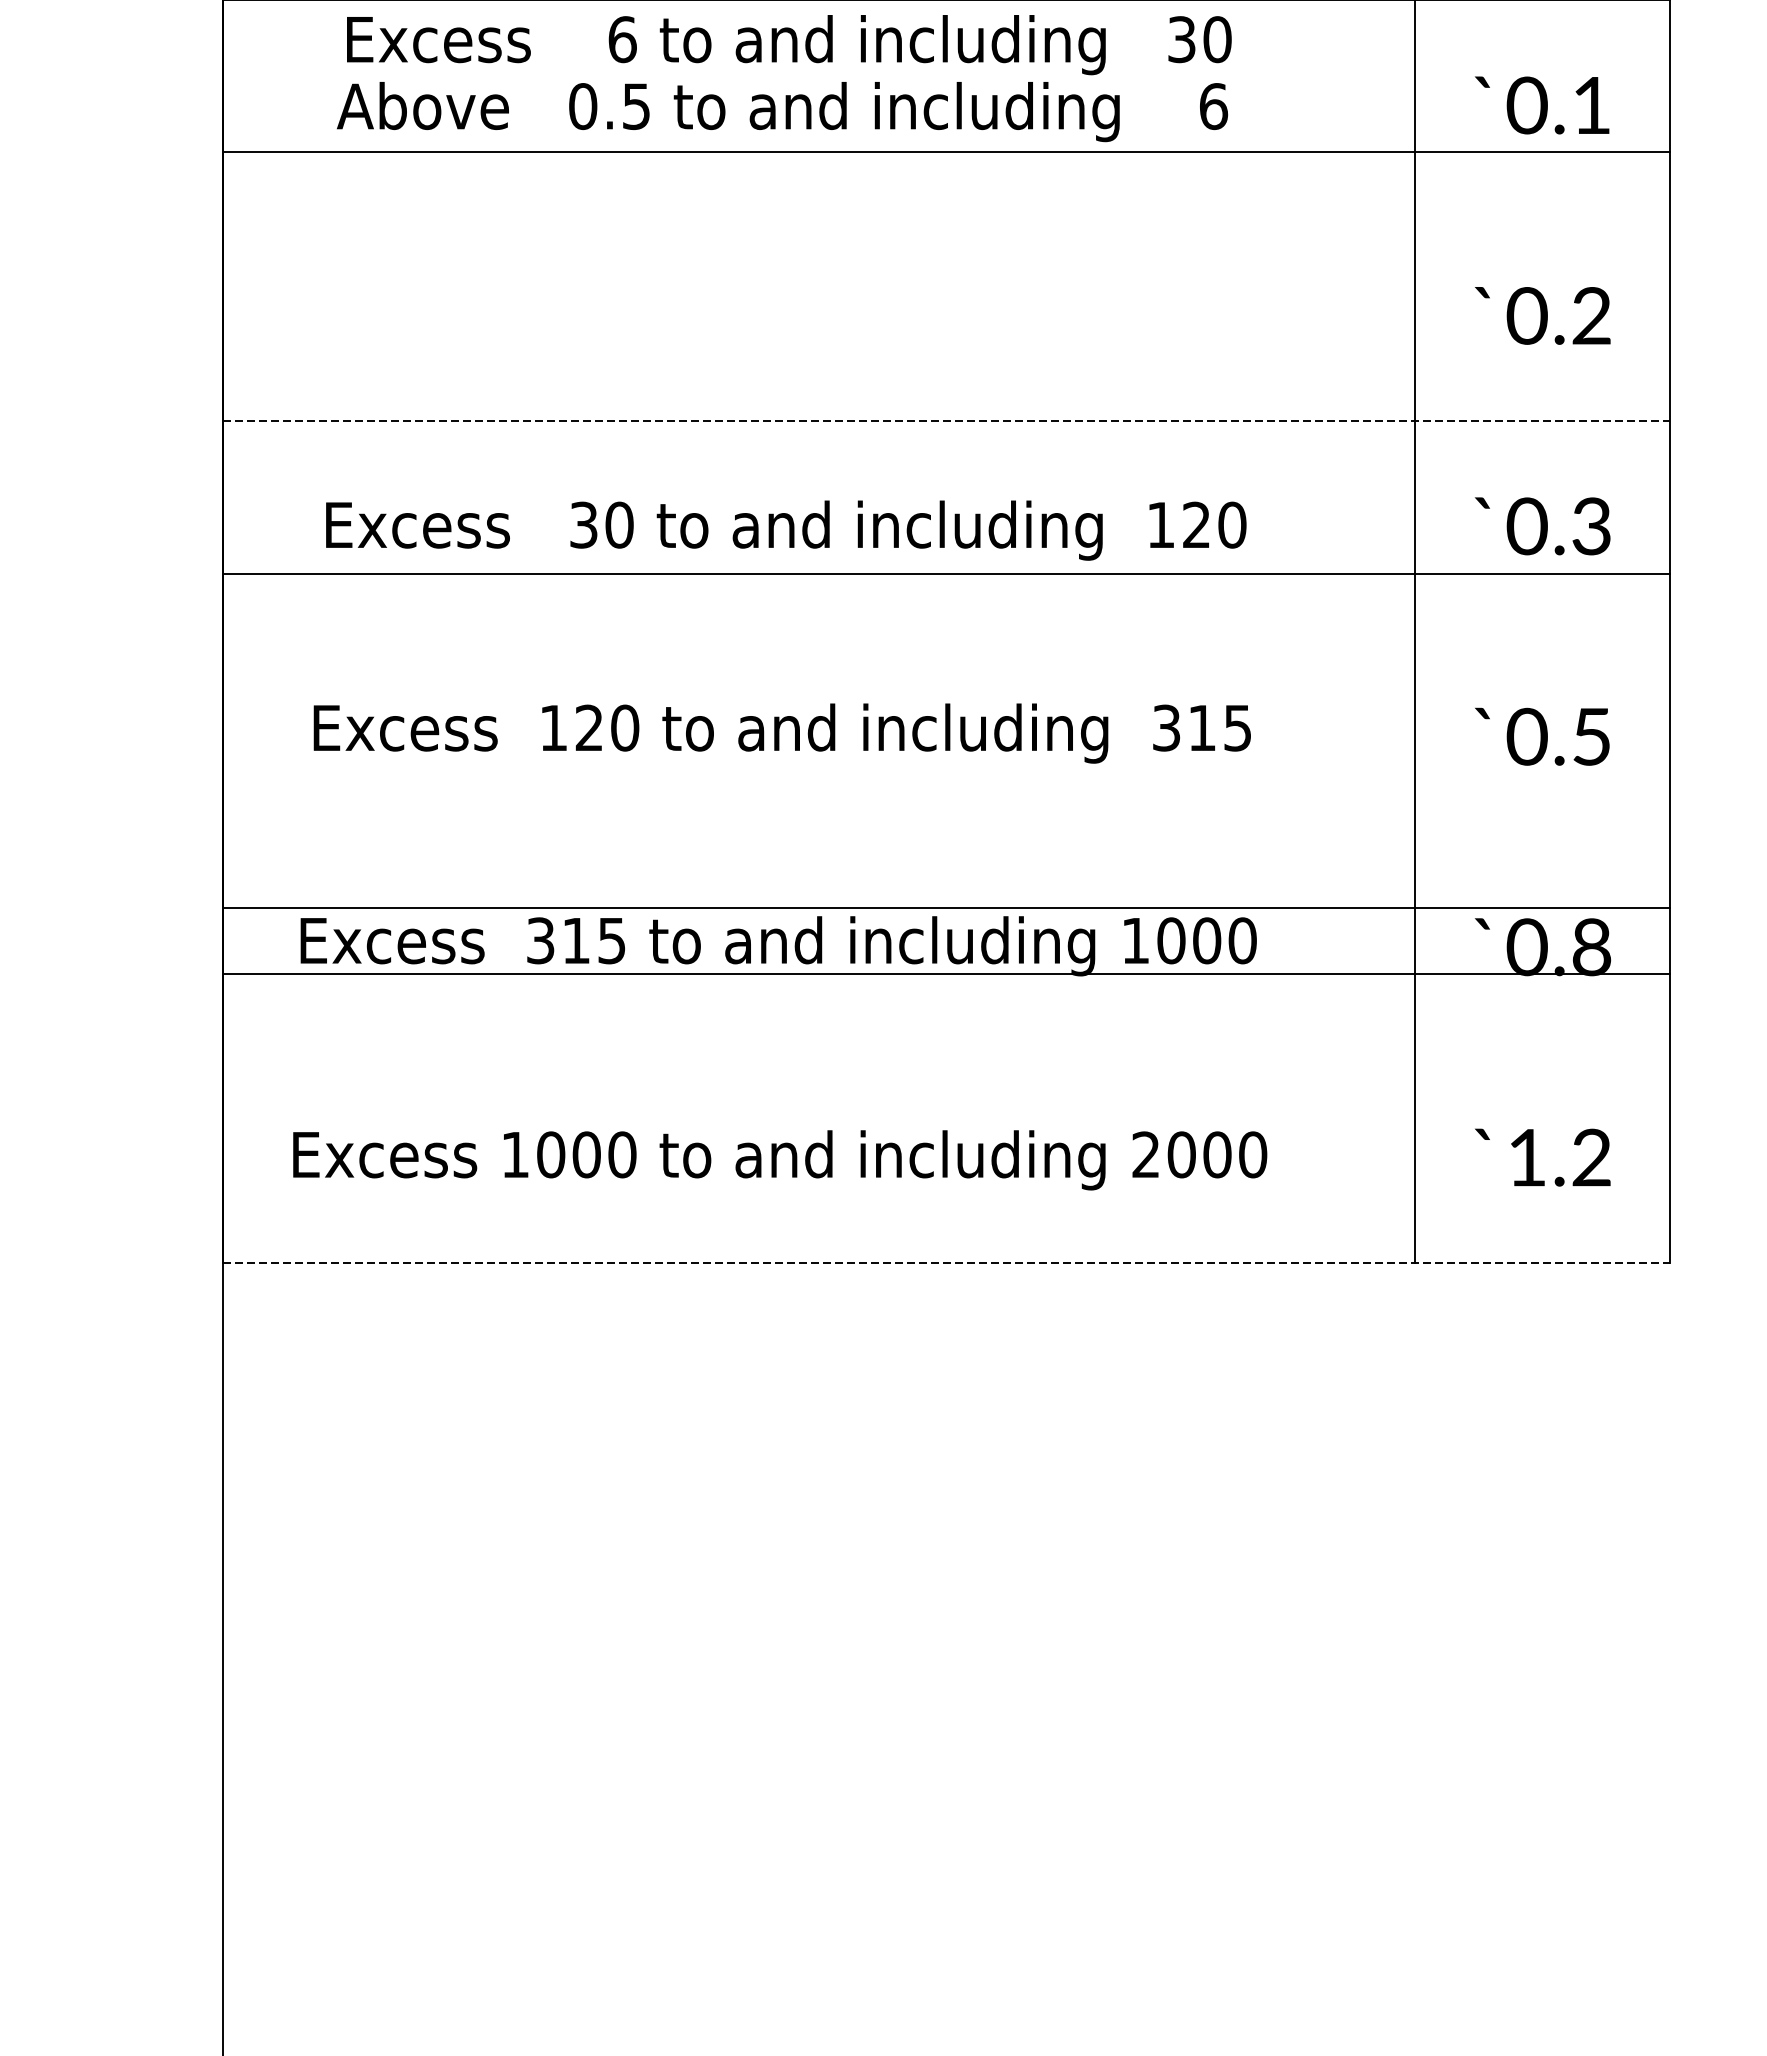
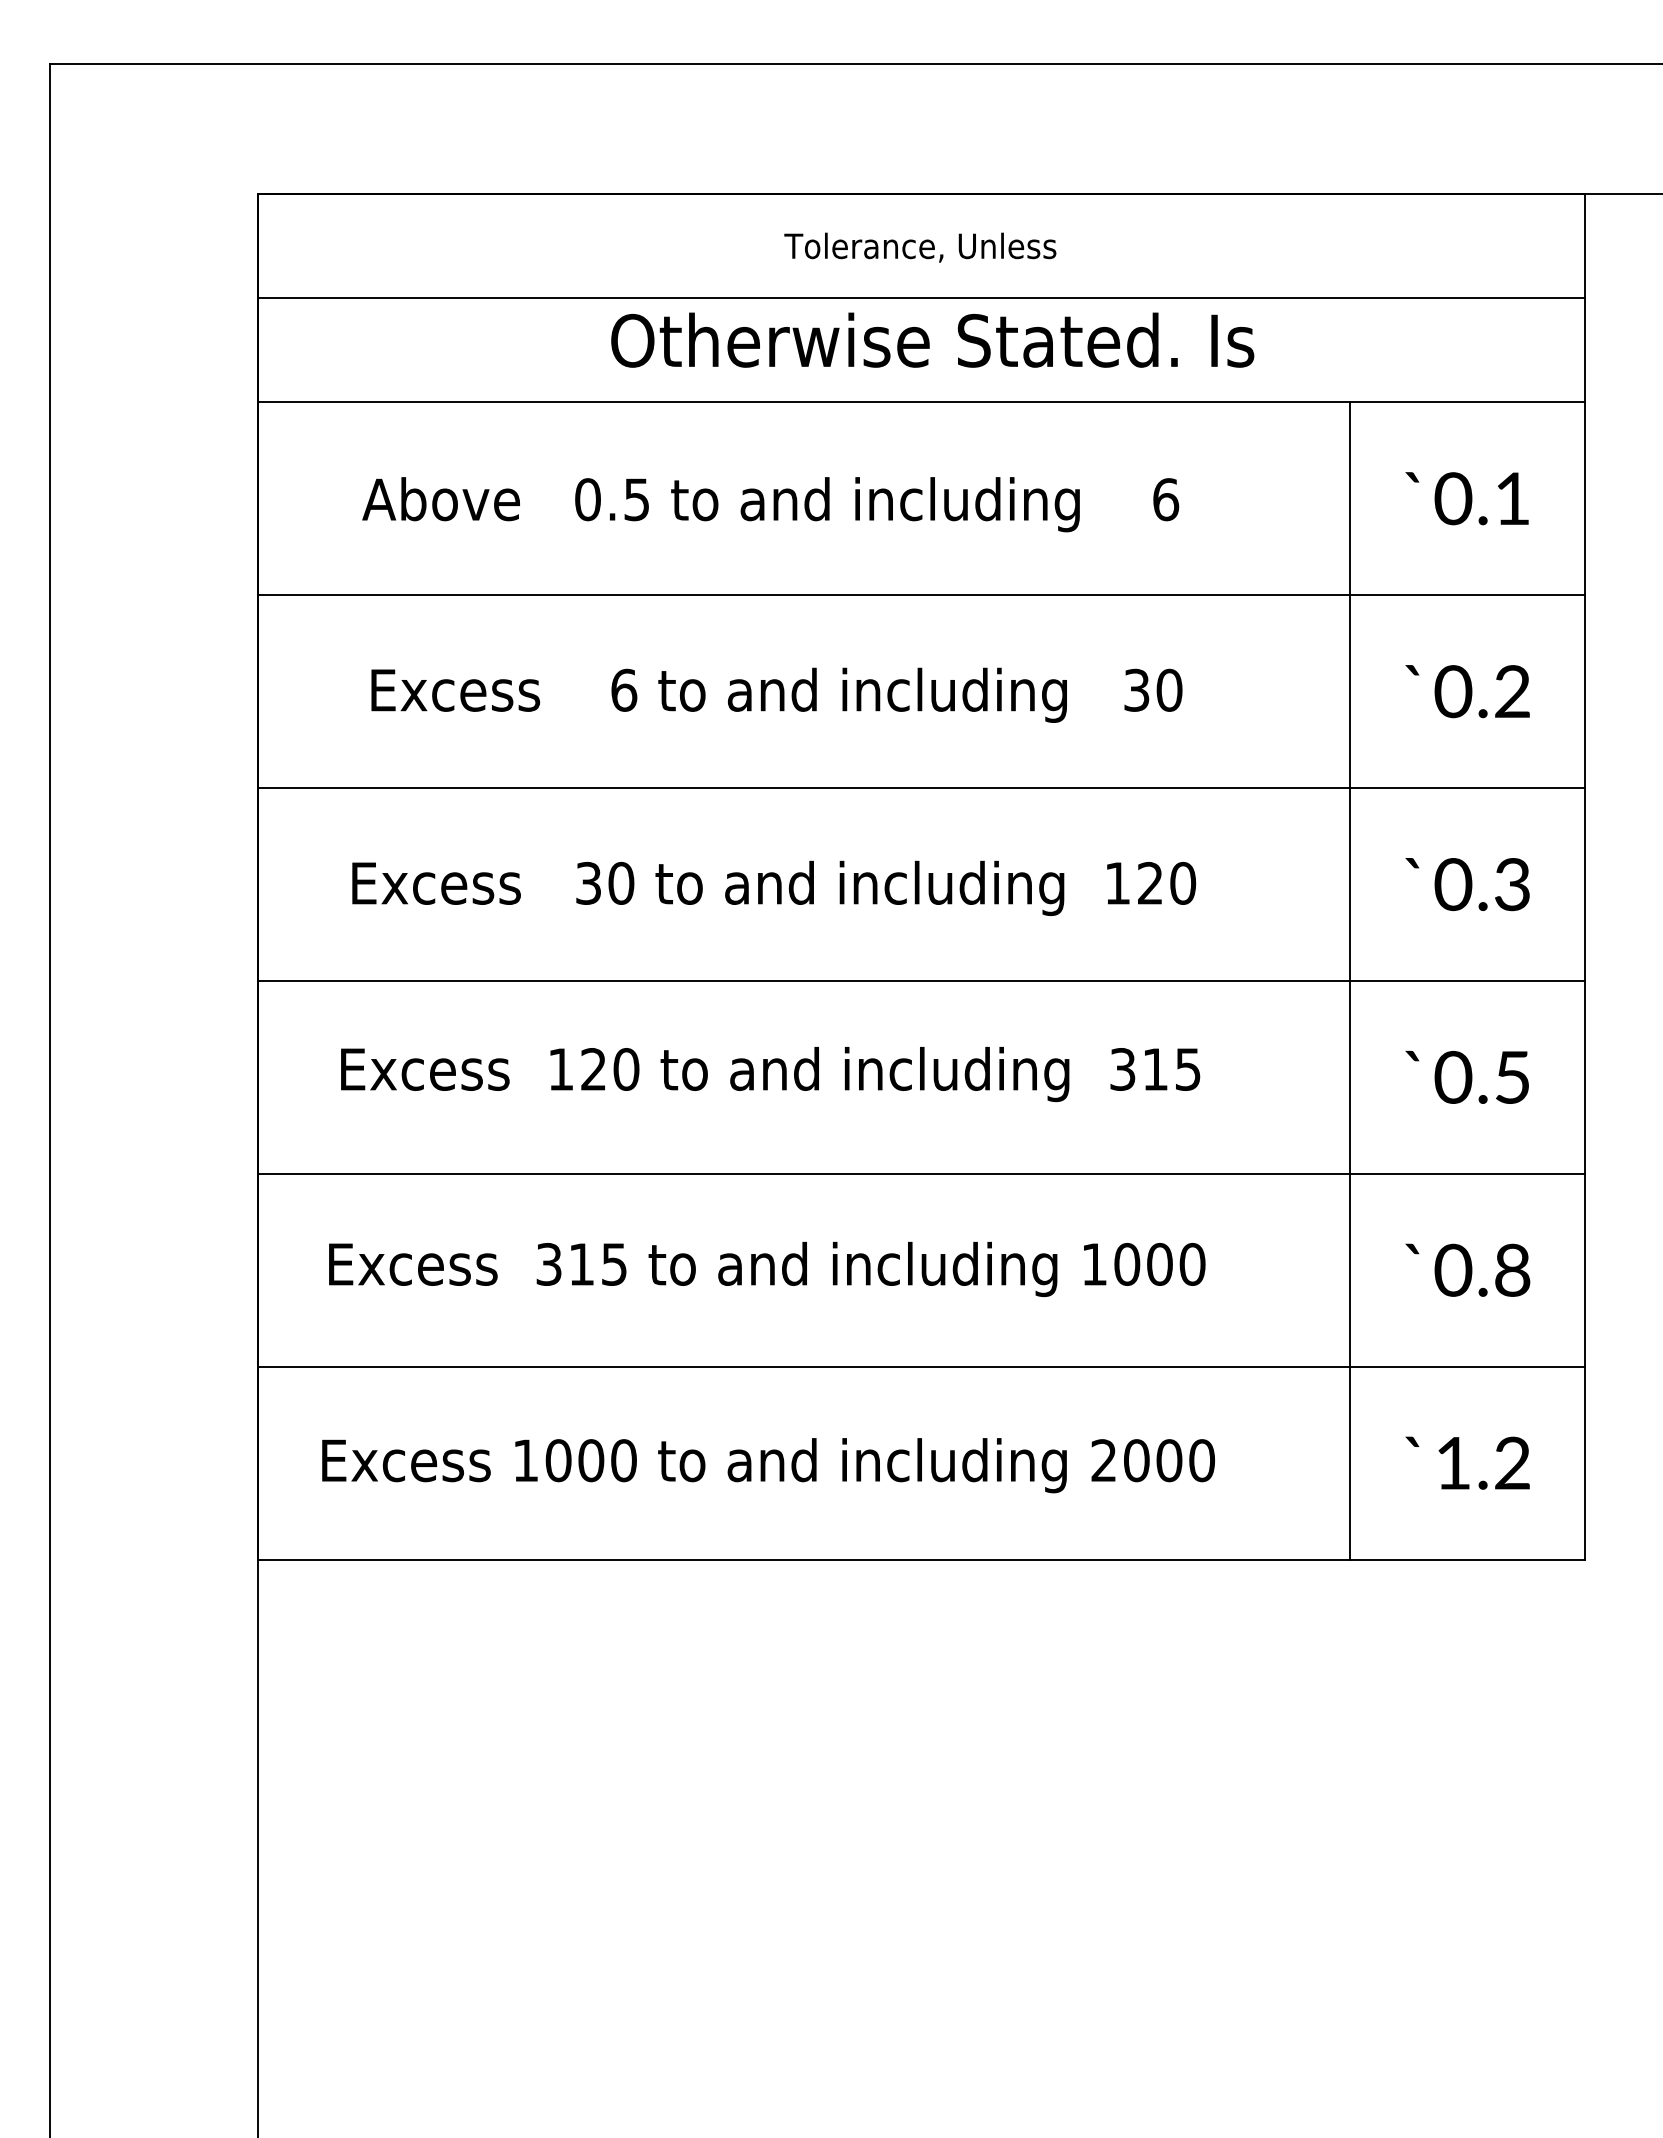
text: (788, 44) -> (776, 694), moved
line: (945, 152) -> (920, 595), moved
line: (946, 421) -> (921, 788), dashed -> solid
line: (945, 574) -> (920, 981), moved
line: (945, 907) -> (920, 1173), moved
line: (945, 973) -> (920, 1366), moved
line: (946, 1262) -> (921, 1559), dashed -> solid

